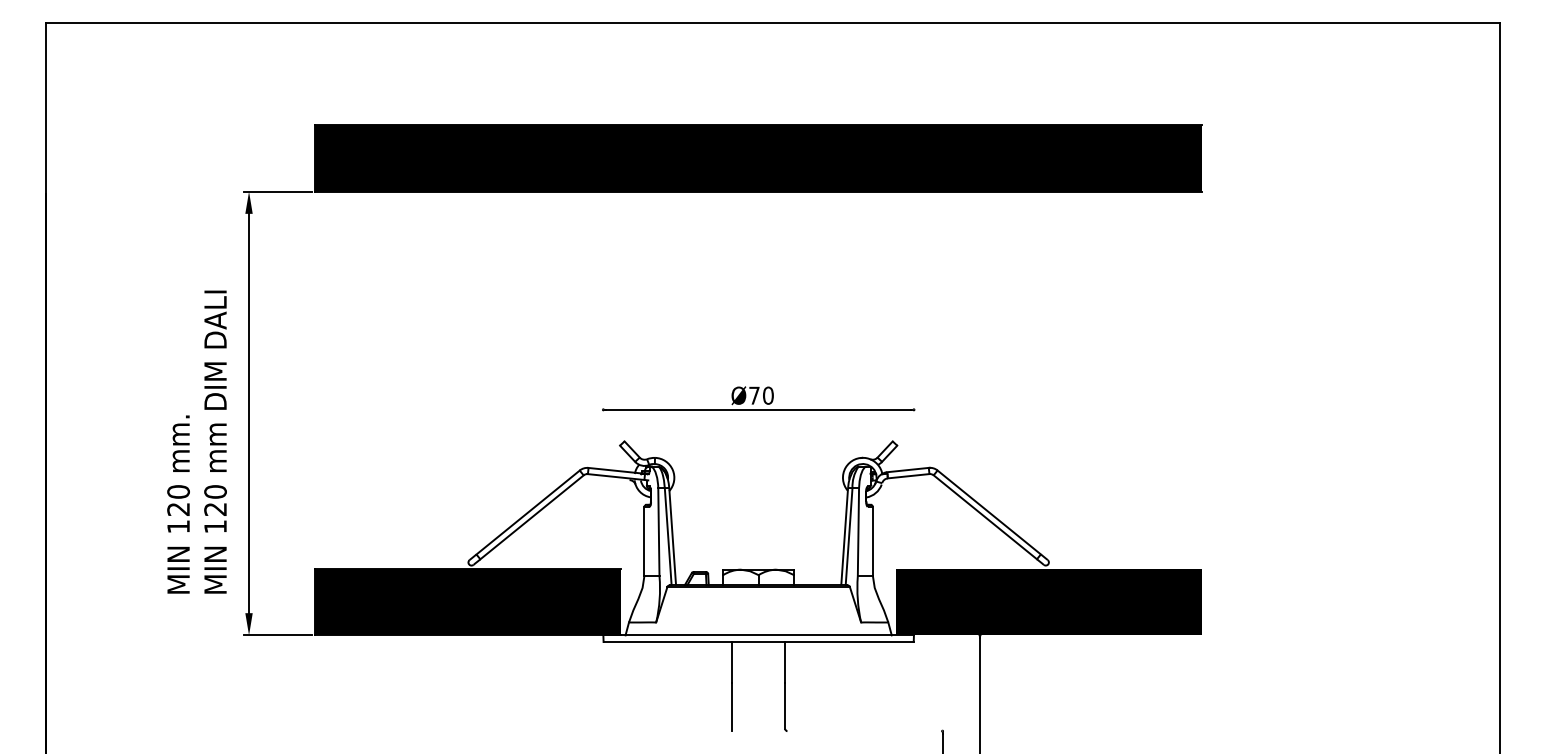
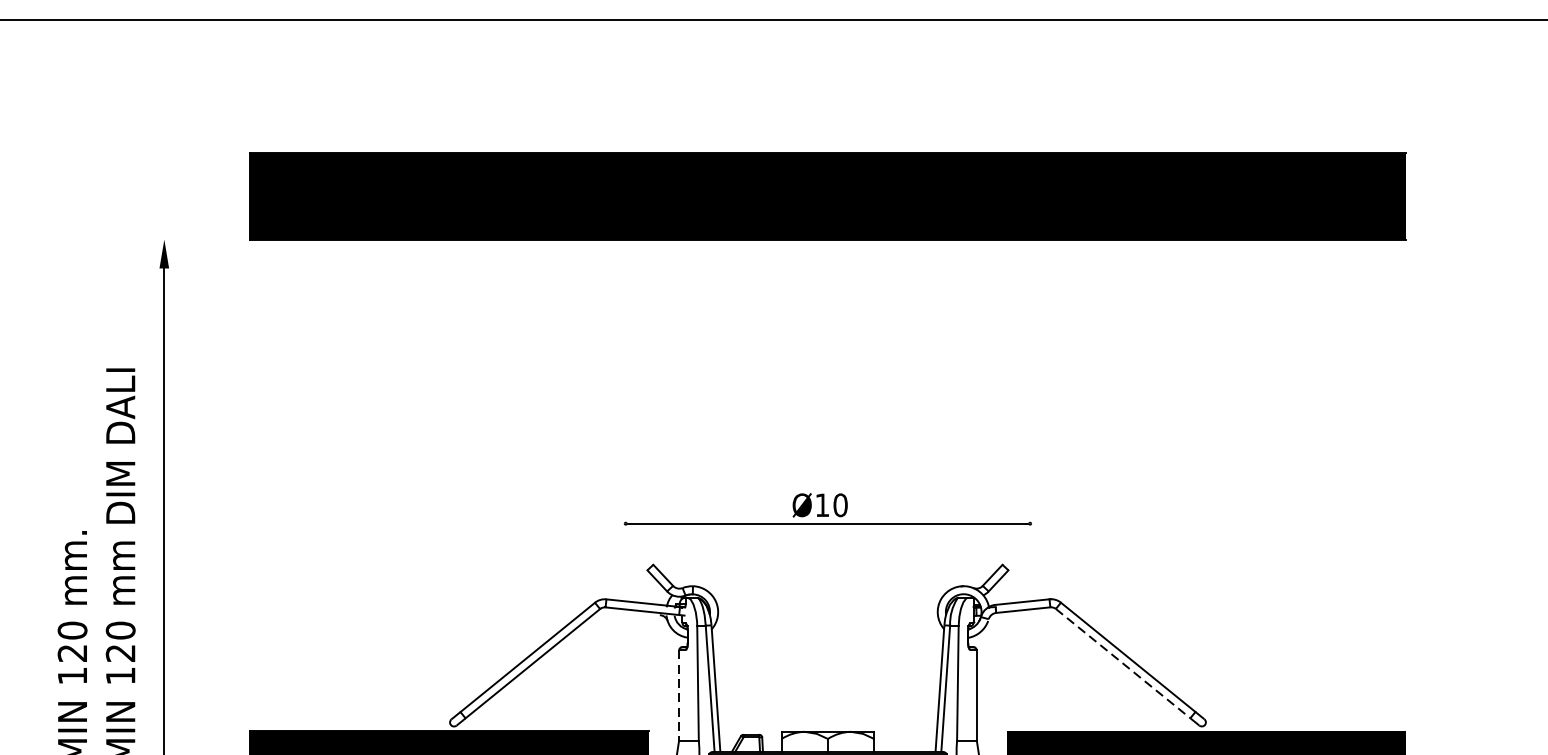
line: (277, 191) -> (201, 239), removed
text: (754, 395) -> (822, 505), Ø70 -> Ø10
line: (985, 517) -> (1123, 663), solid -> dashed
line: (644, 541) -> (679, 695), solid -> dashed

